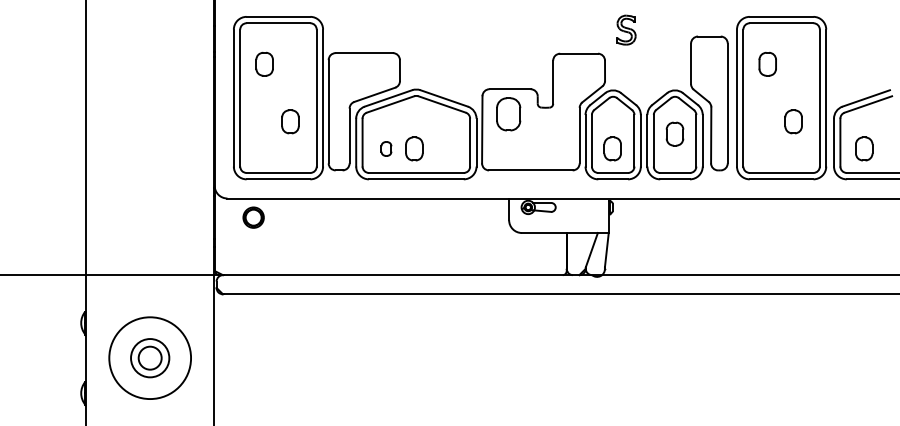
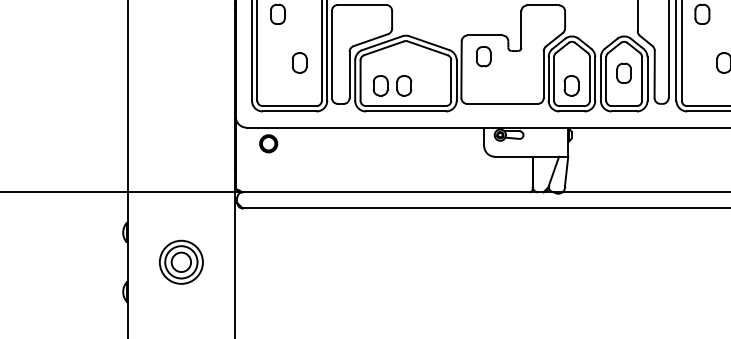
part: (508, 114) -> (483, 56), size x0.71
part: (386, 148) -> (380, 85), size x1.67
circle: (149, 357) -> (180, 261), size x0.62

